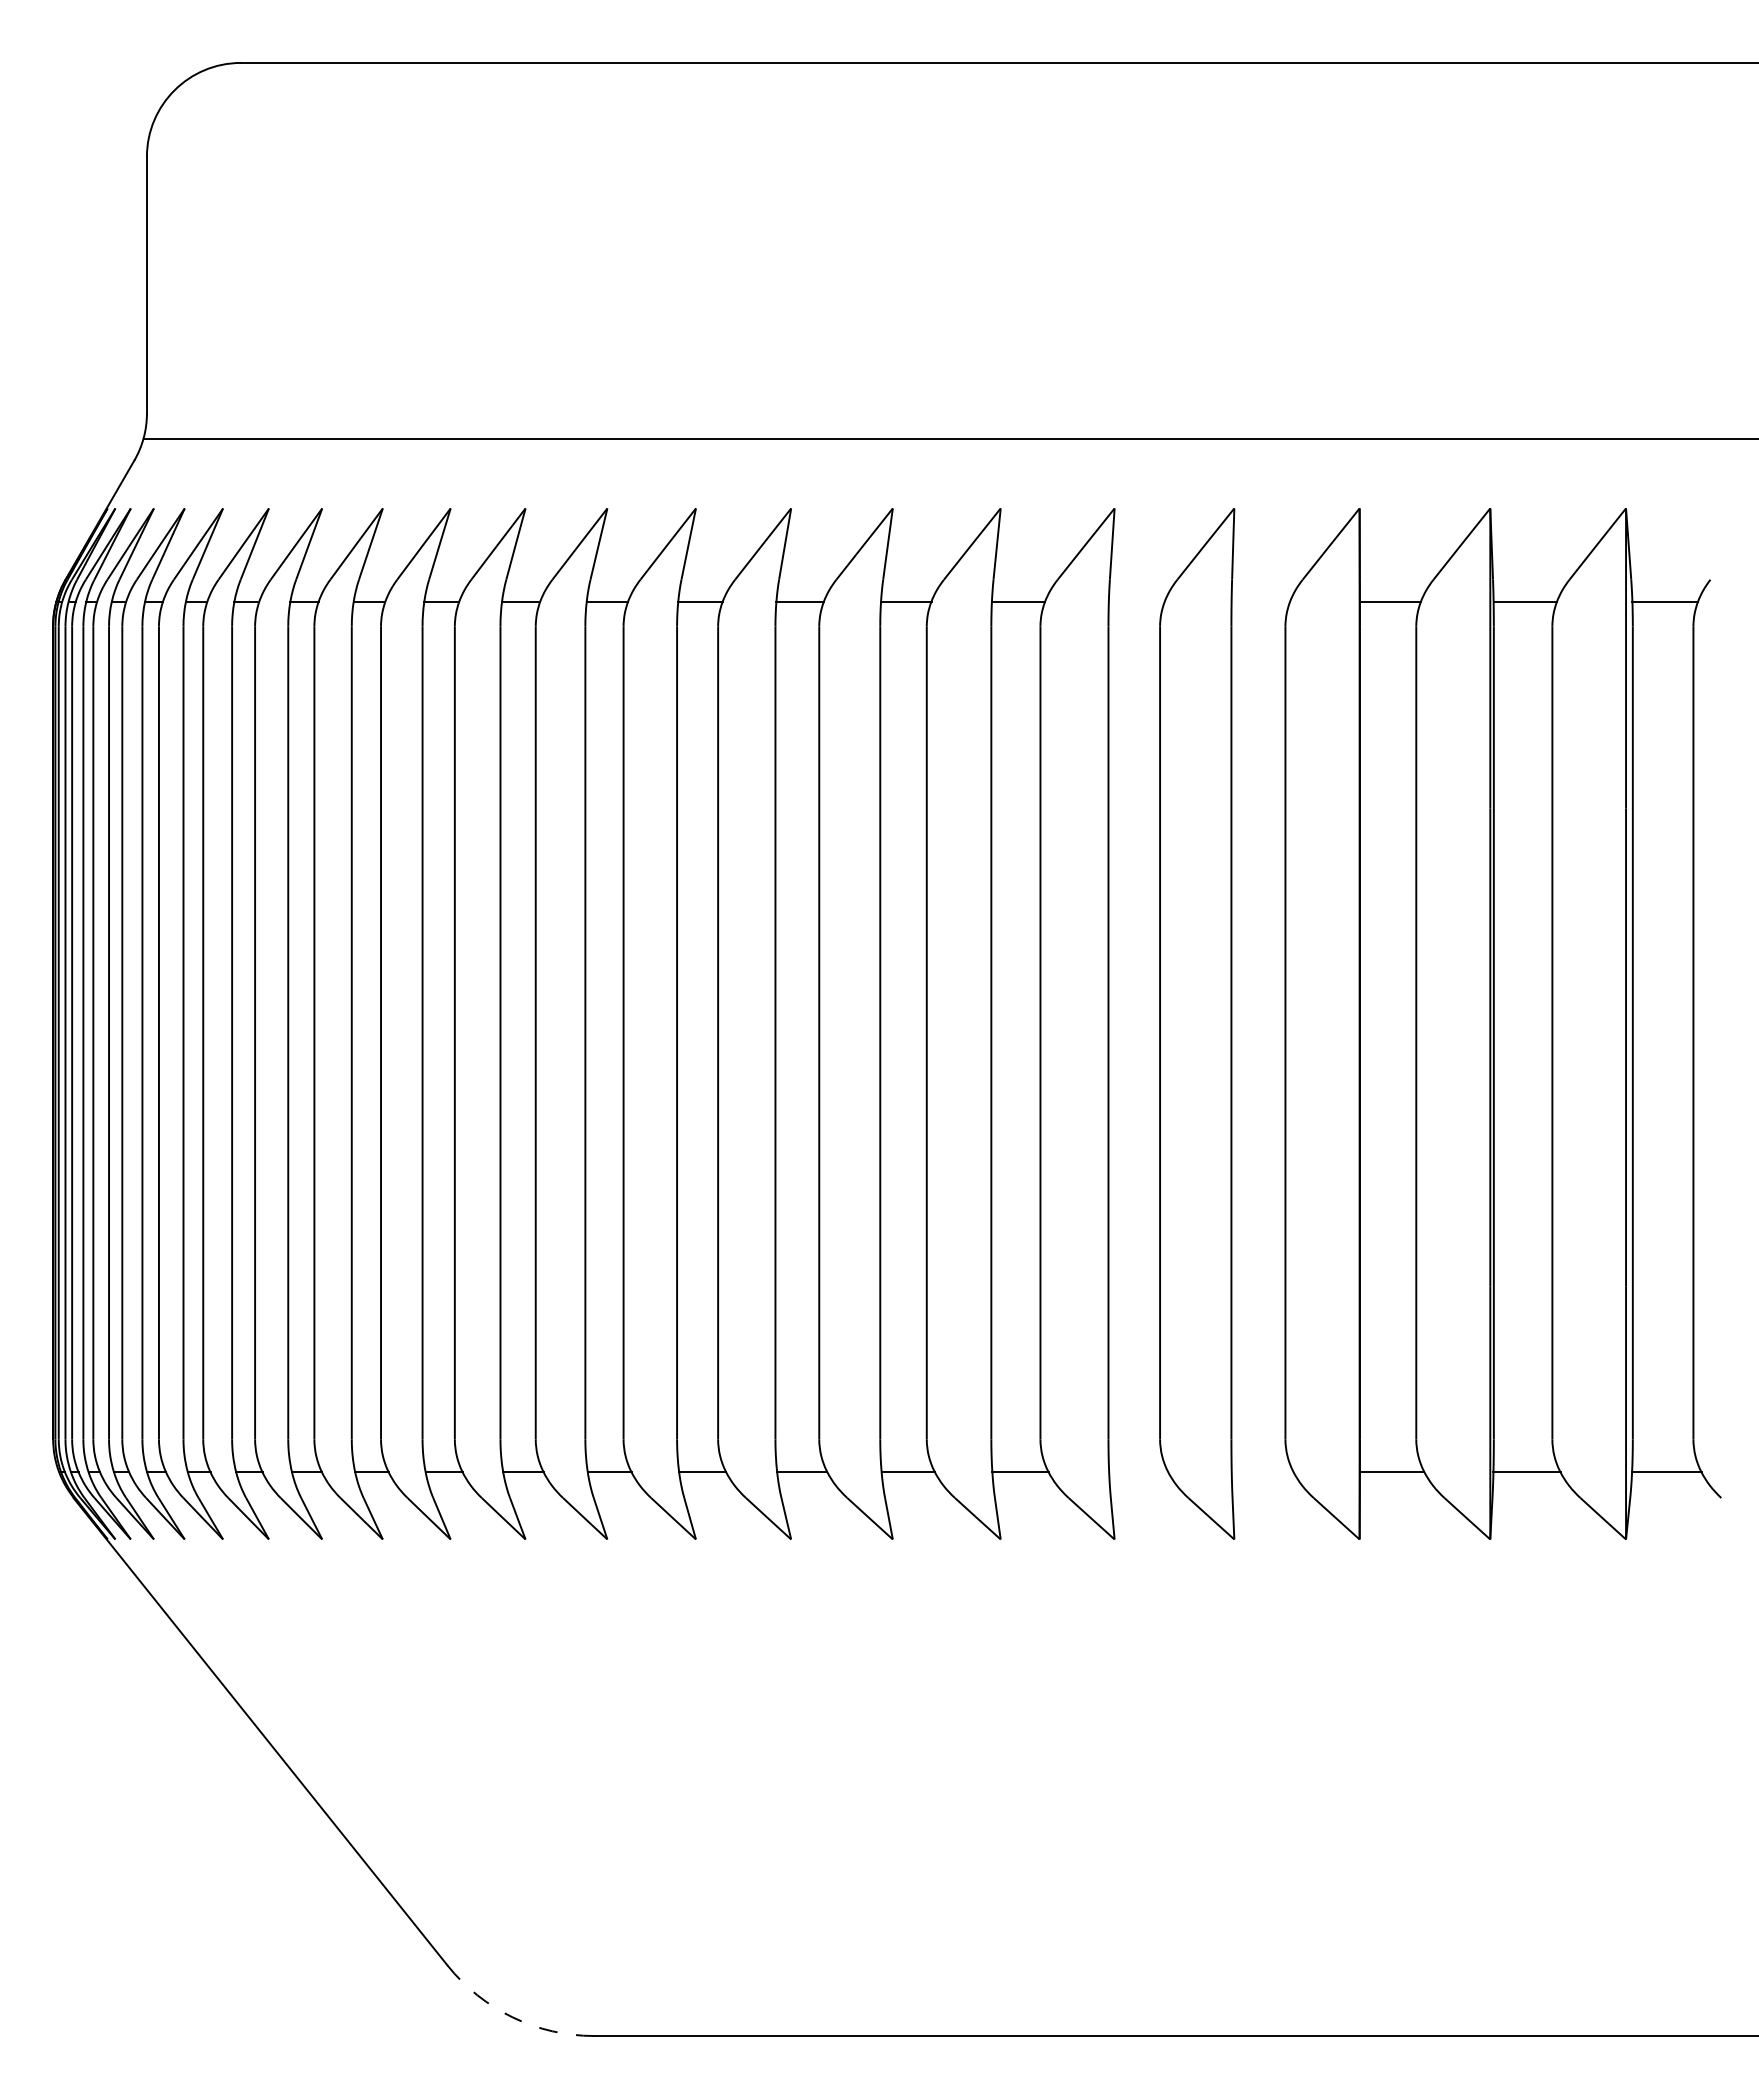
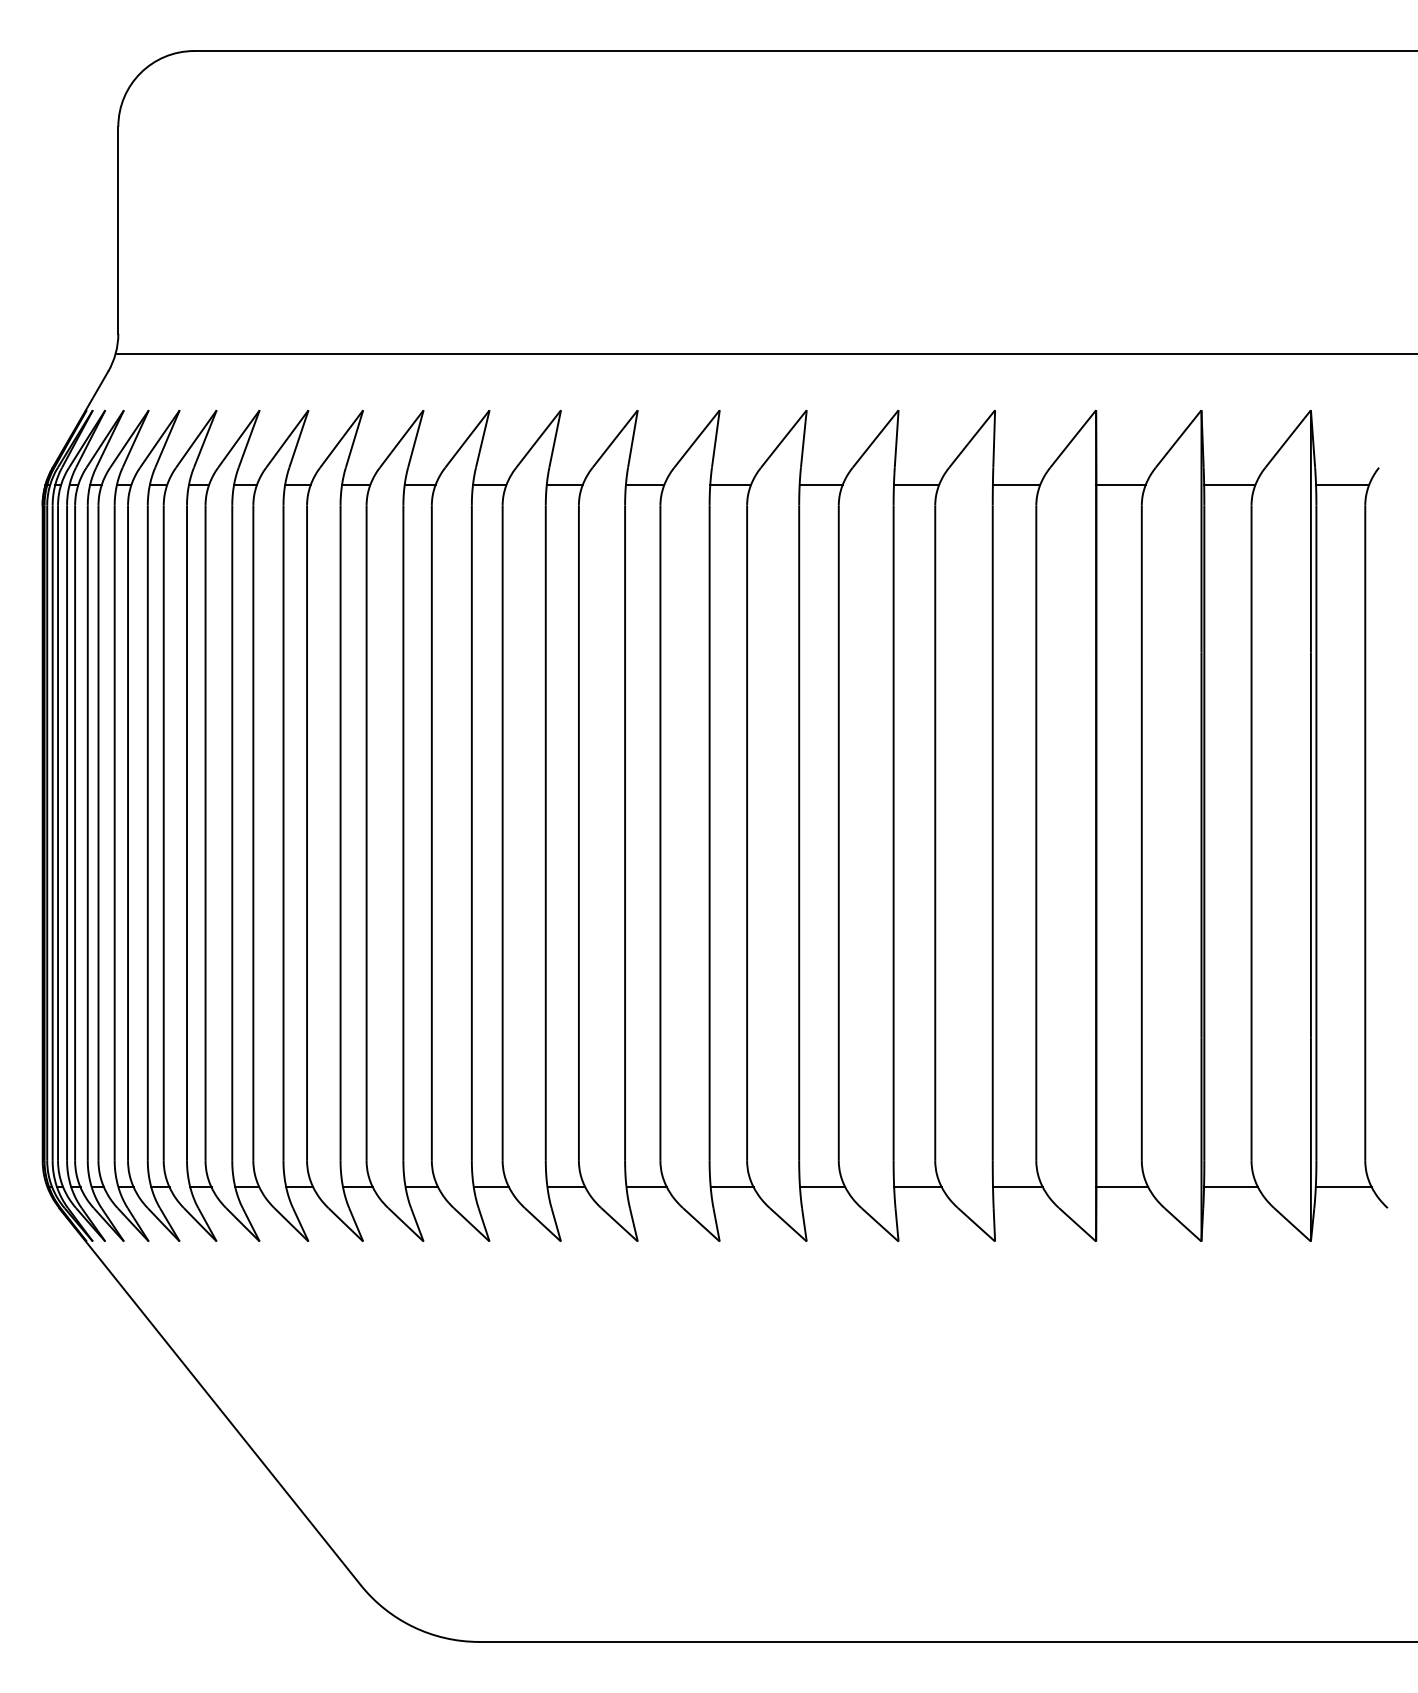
line: (1136, 601) -> (916, 485), added
line: (1260, 601) -> (1016, 485), added
line: (1138, 1472) -> (917, 1187), added
line: (1262, 1472) -> (1017, 1187), added
arc: (512, 2017) -> (413, 1626), dashed -> solid

